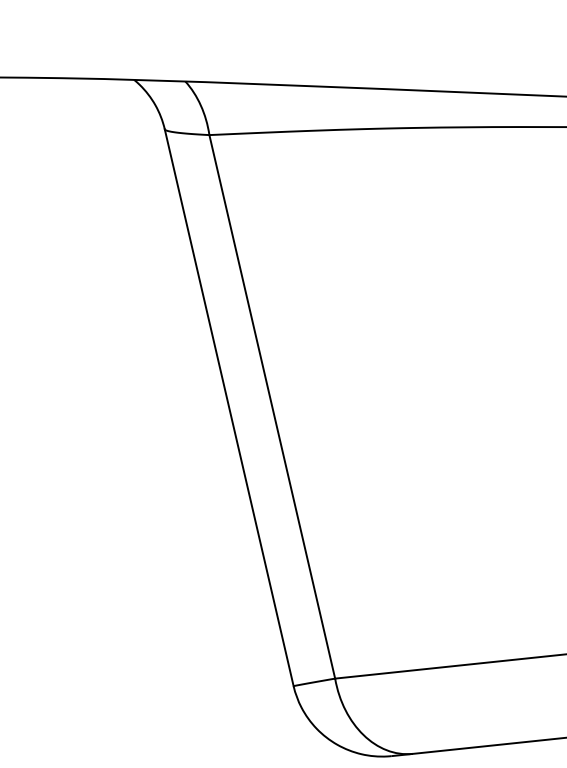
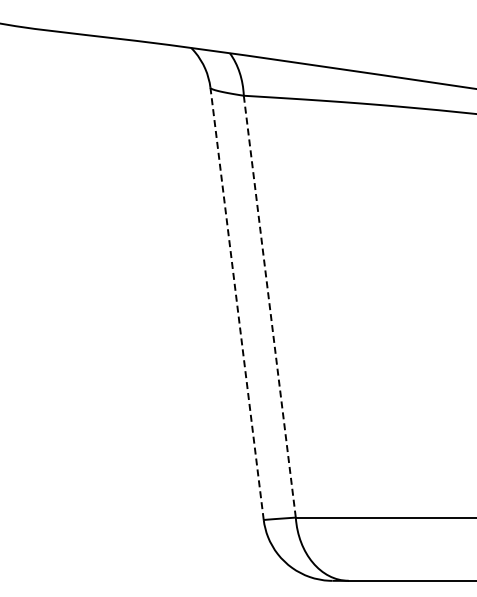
line: (271, 406) -> (269, 306), solid -> dashed
line: (229, 407) -> (237, 303), solid -> dashed

